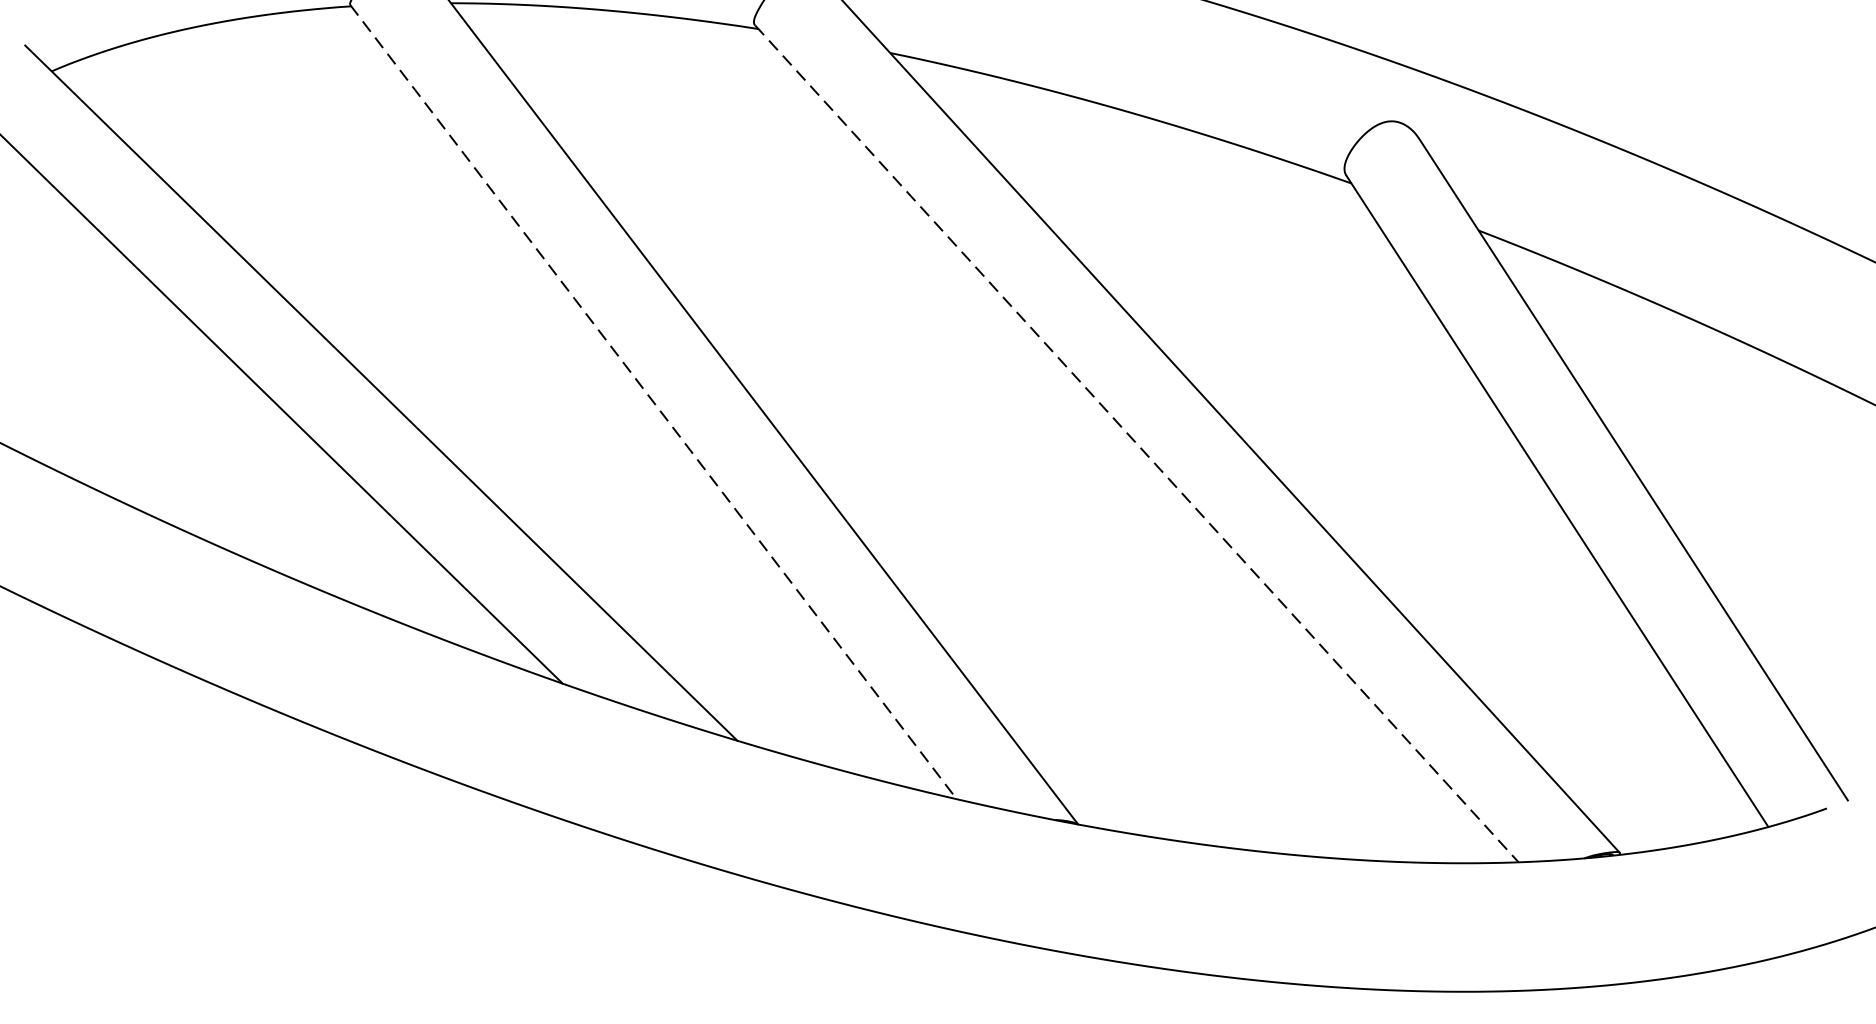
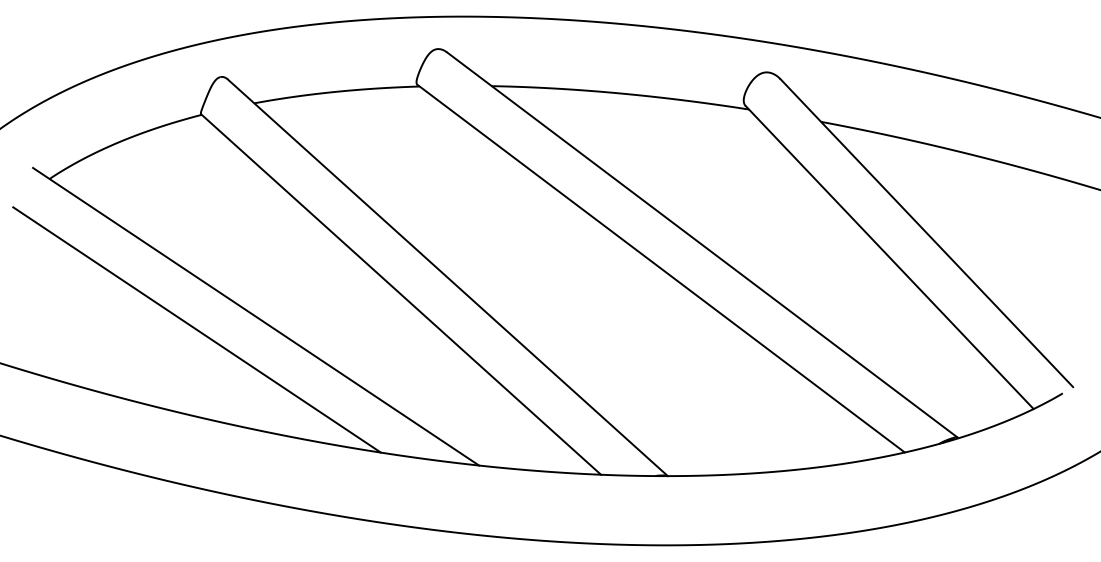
line: (654, 402) -> (401, 294), dashed -> solid
line: (1137, 445) -> (661, 269), dashed -> solid

